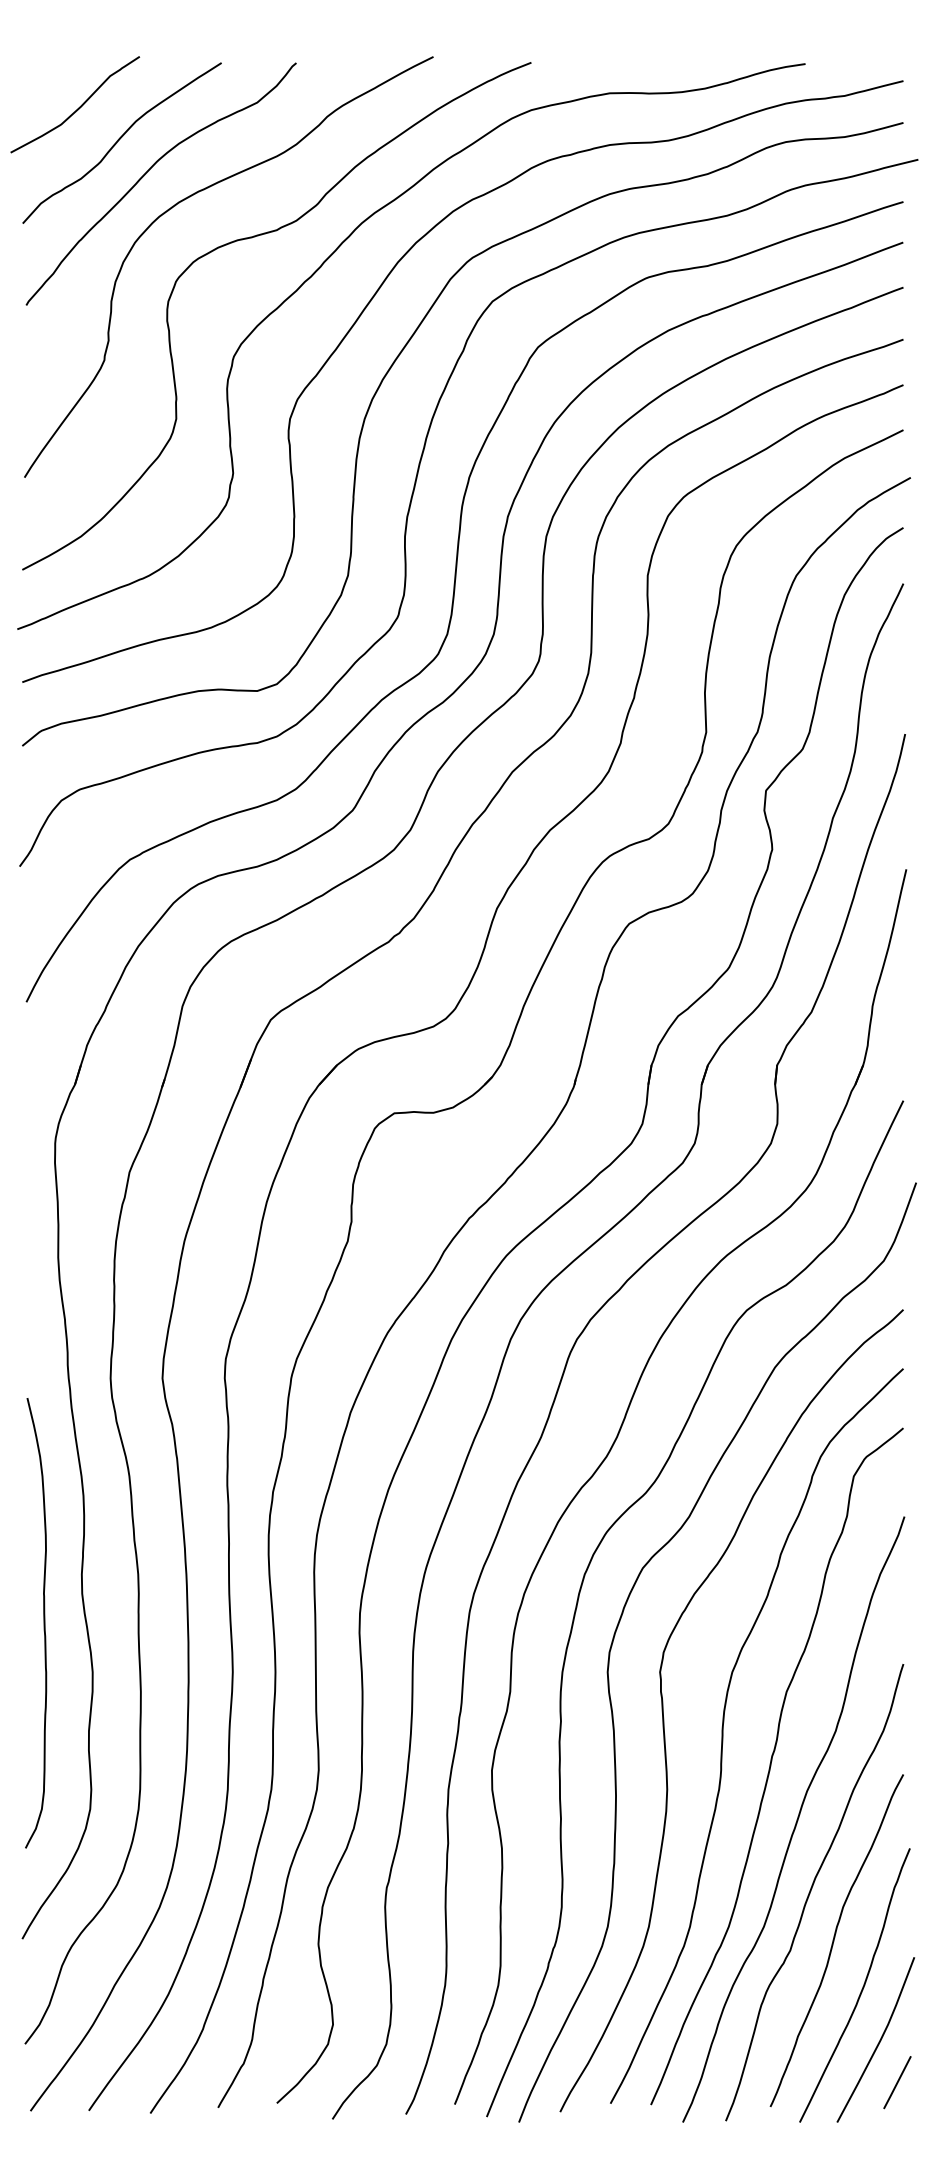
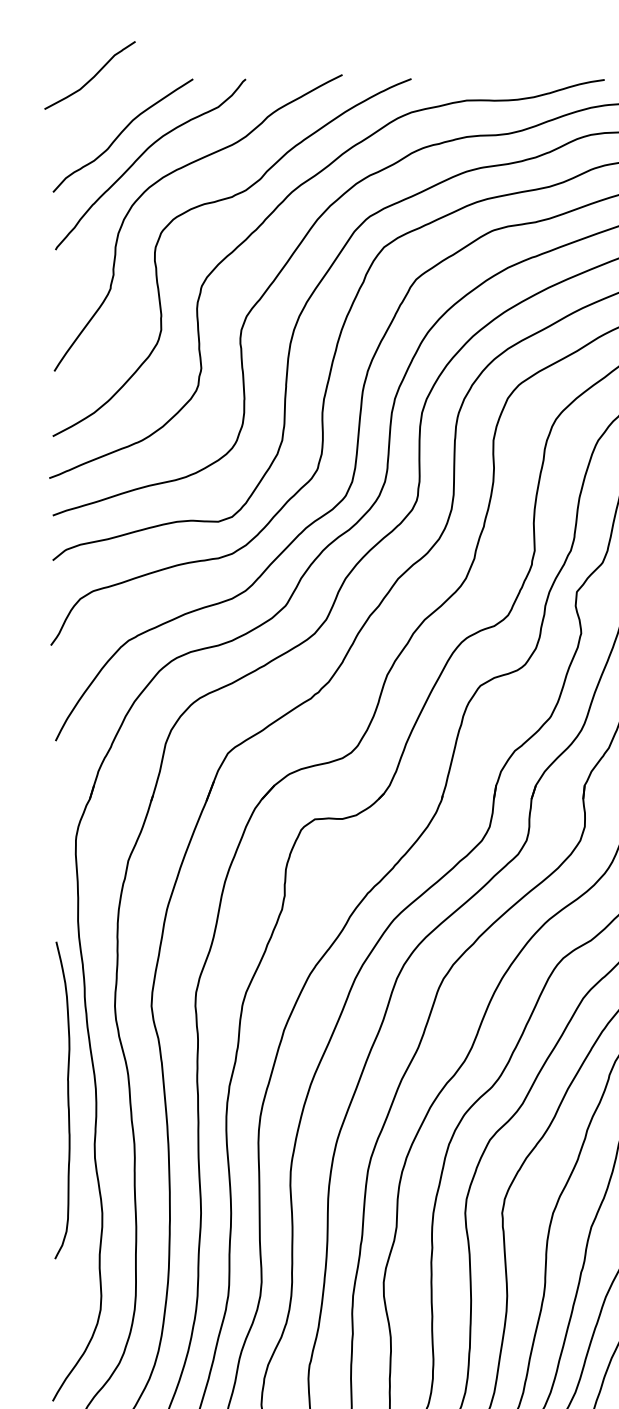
curve: (78, 107) -> (92, 77), moved
curve: (43, 1623) -> (67, 1100), moved

